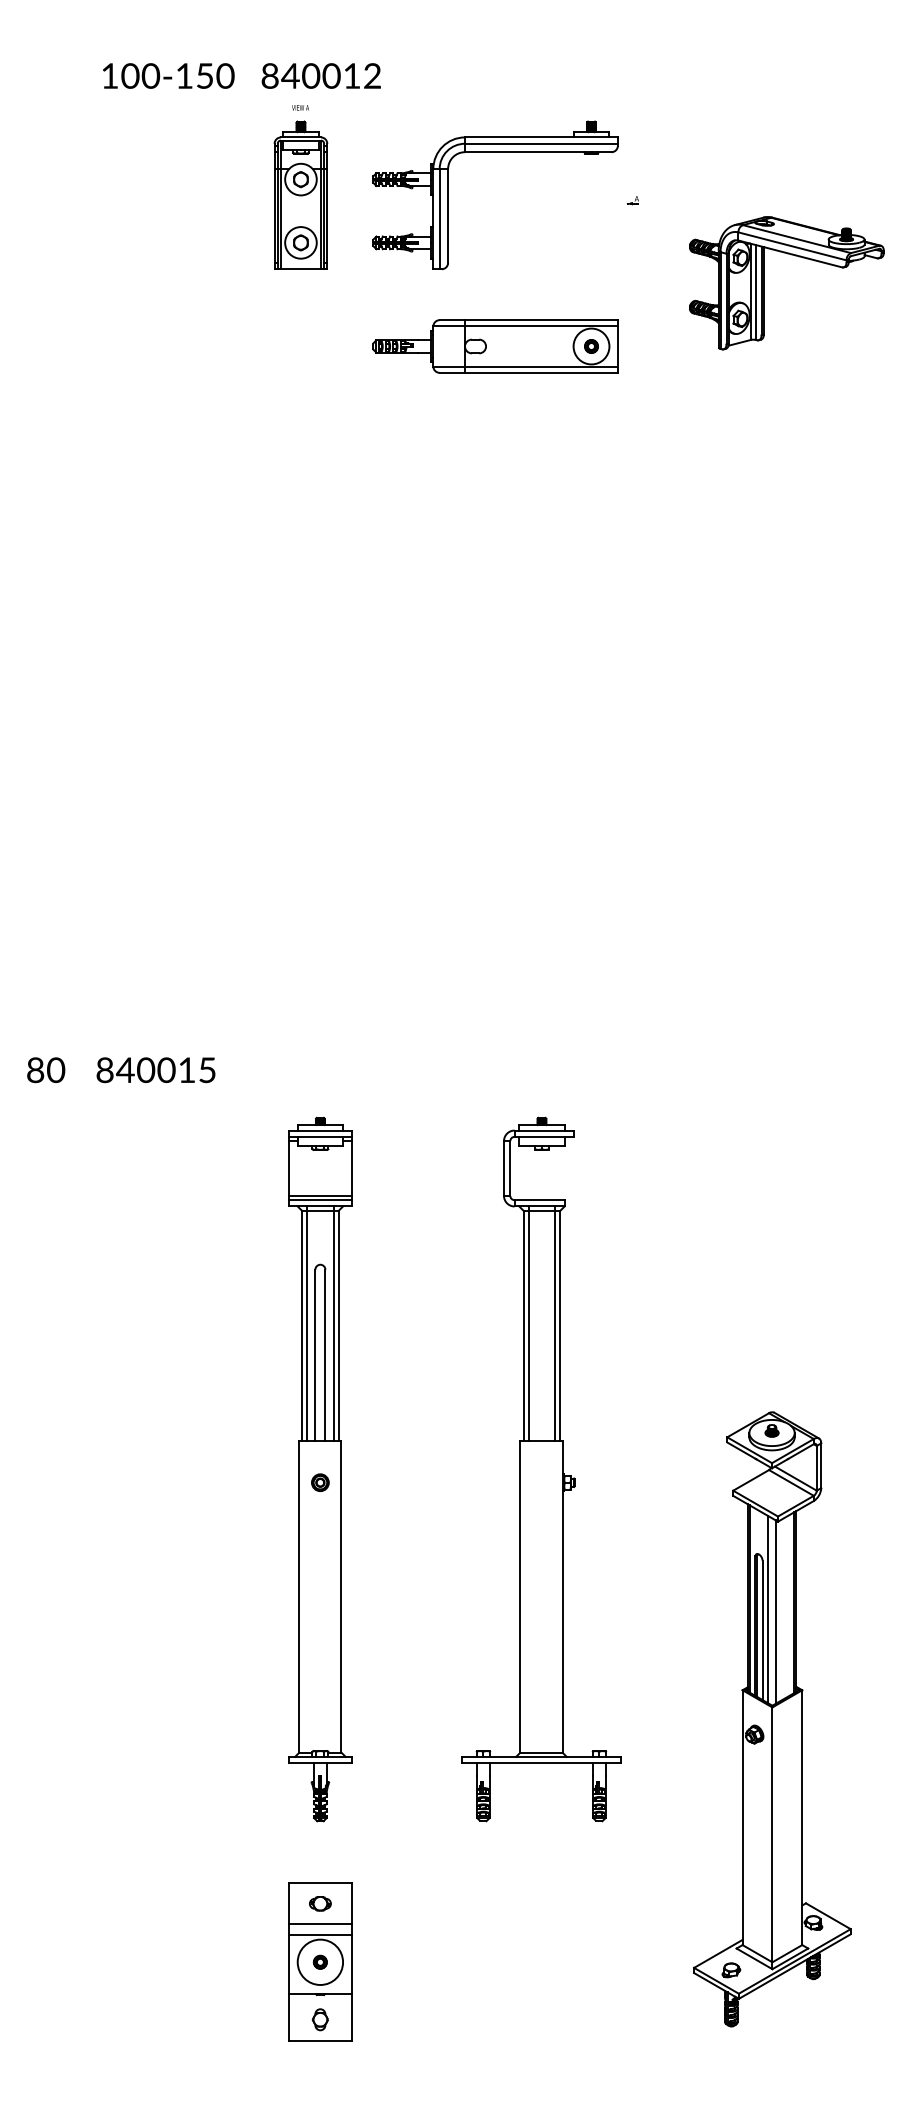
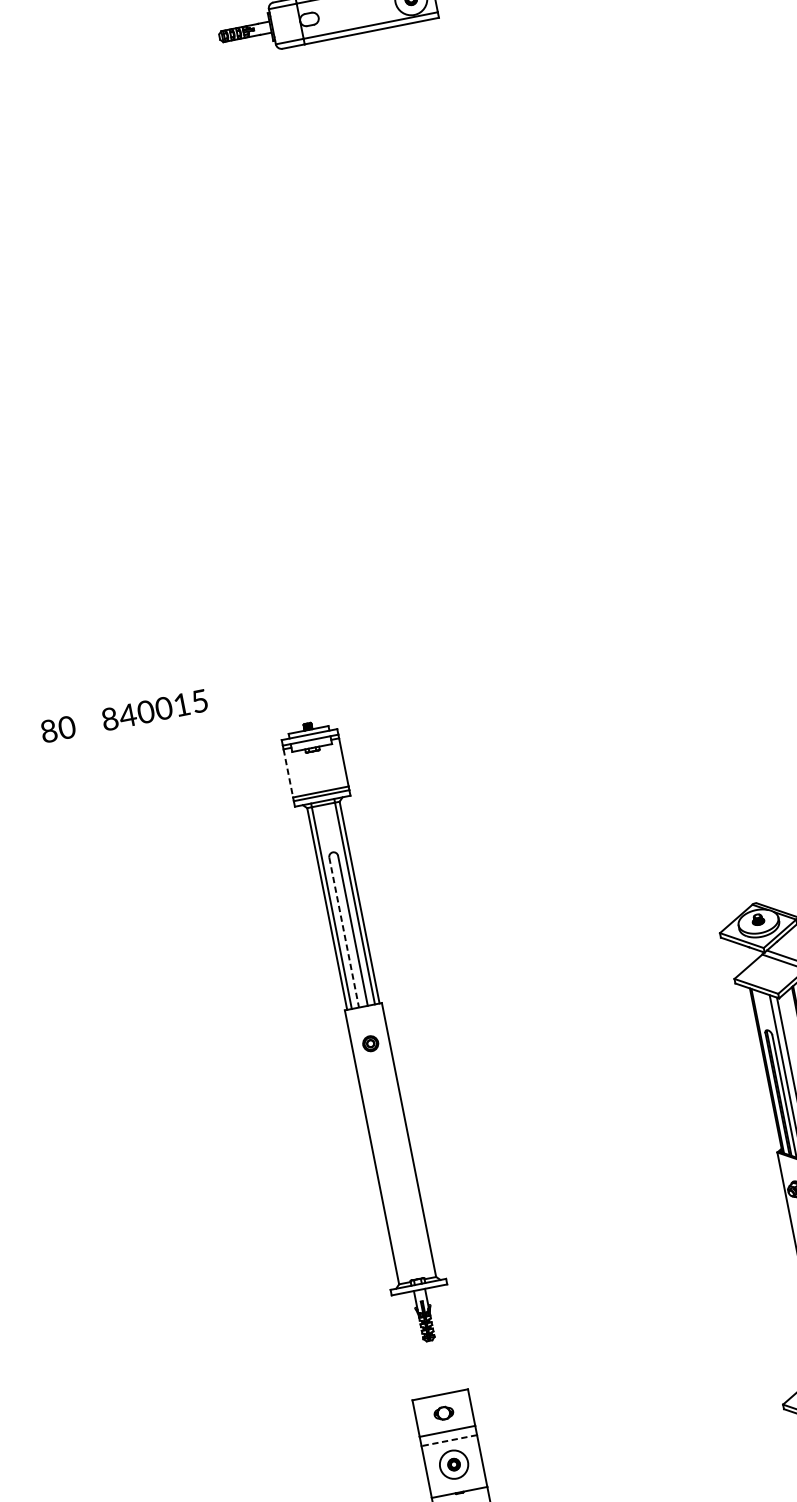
line: (288, 1169) -> (288, 774), solid -> dashed
line: (315, 1355) -> (344, 932), solid -> dashed
part: (541, 1469) -> (562, 993), removed
line: (320, 1934) -> (449, 1440), solid -> dashed
circle: (320, 1961) -> (454, 1463), size x0.7

